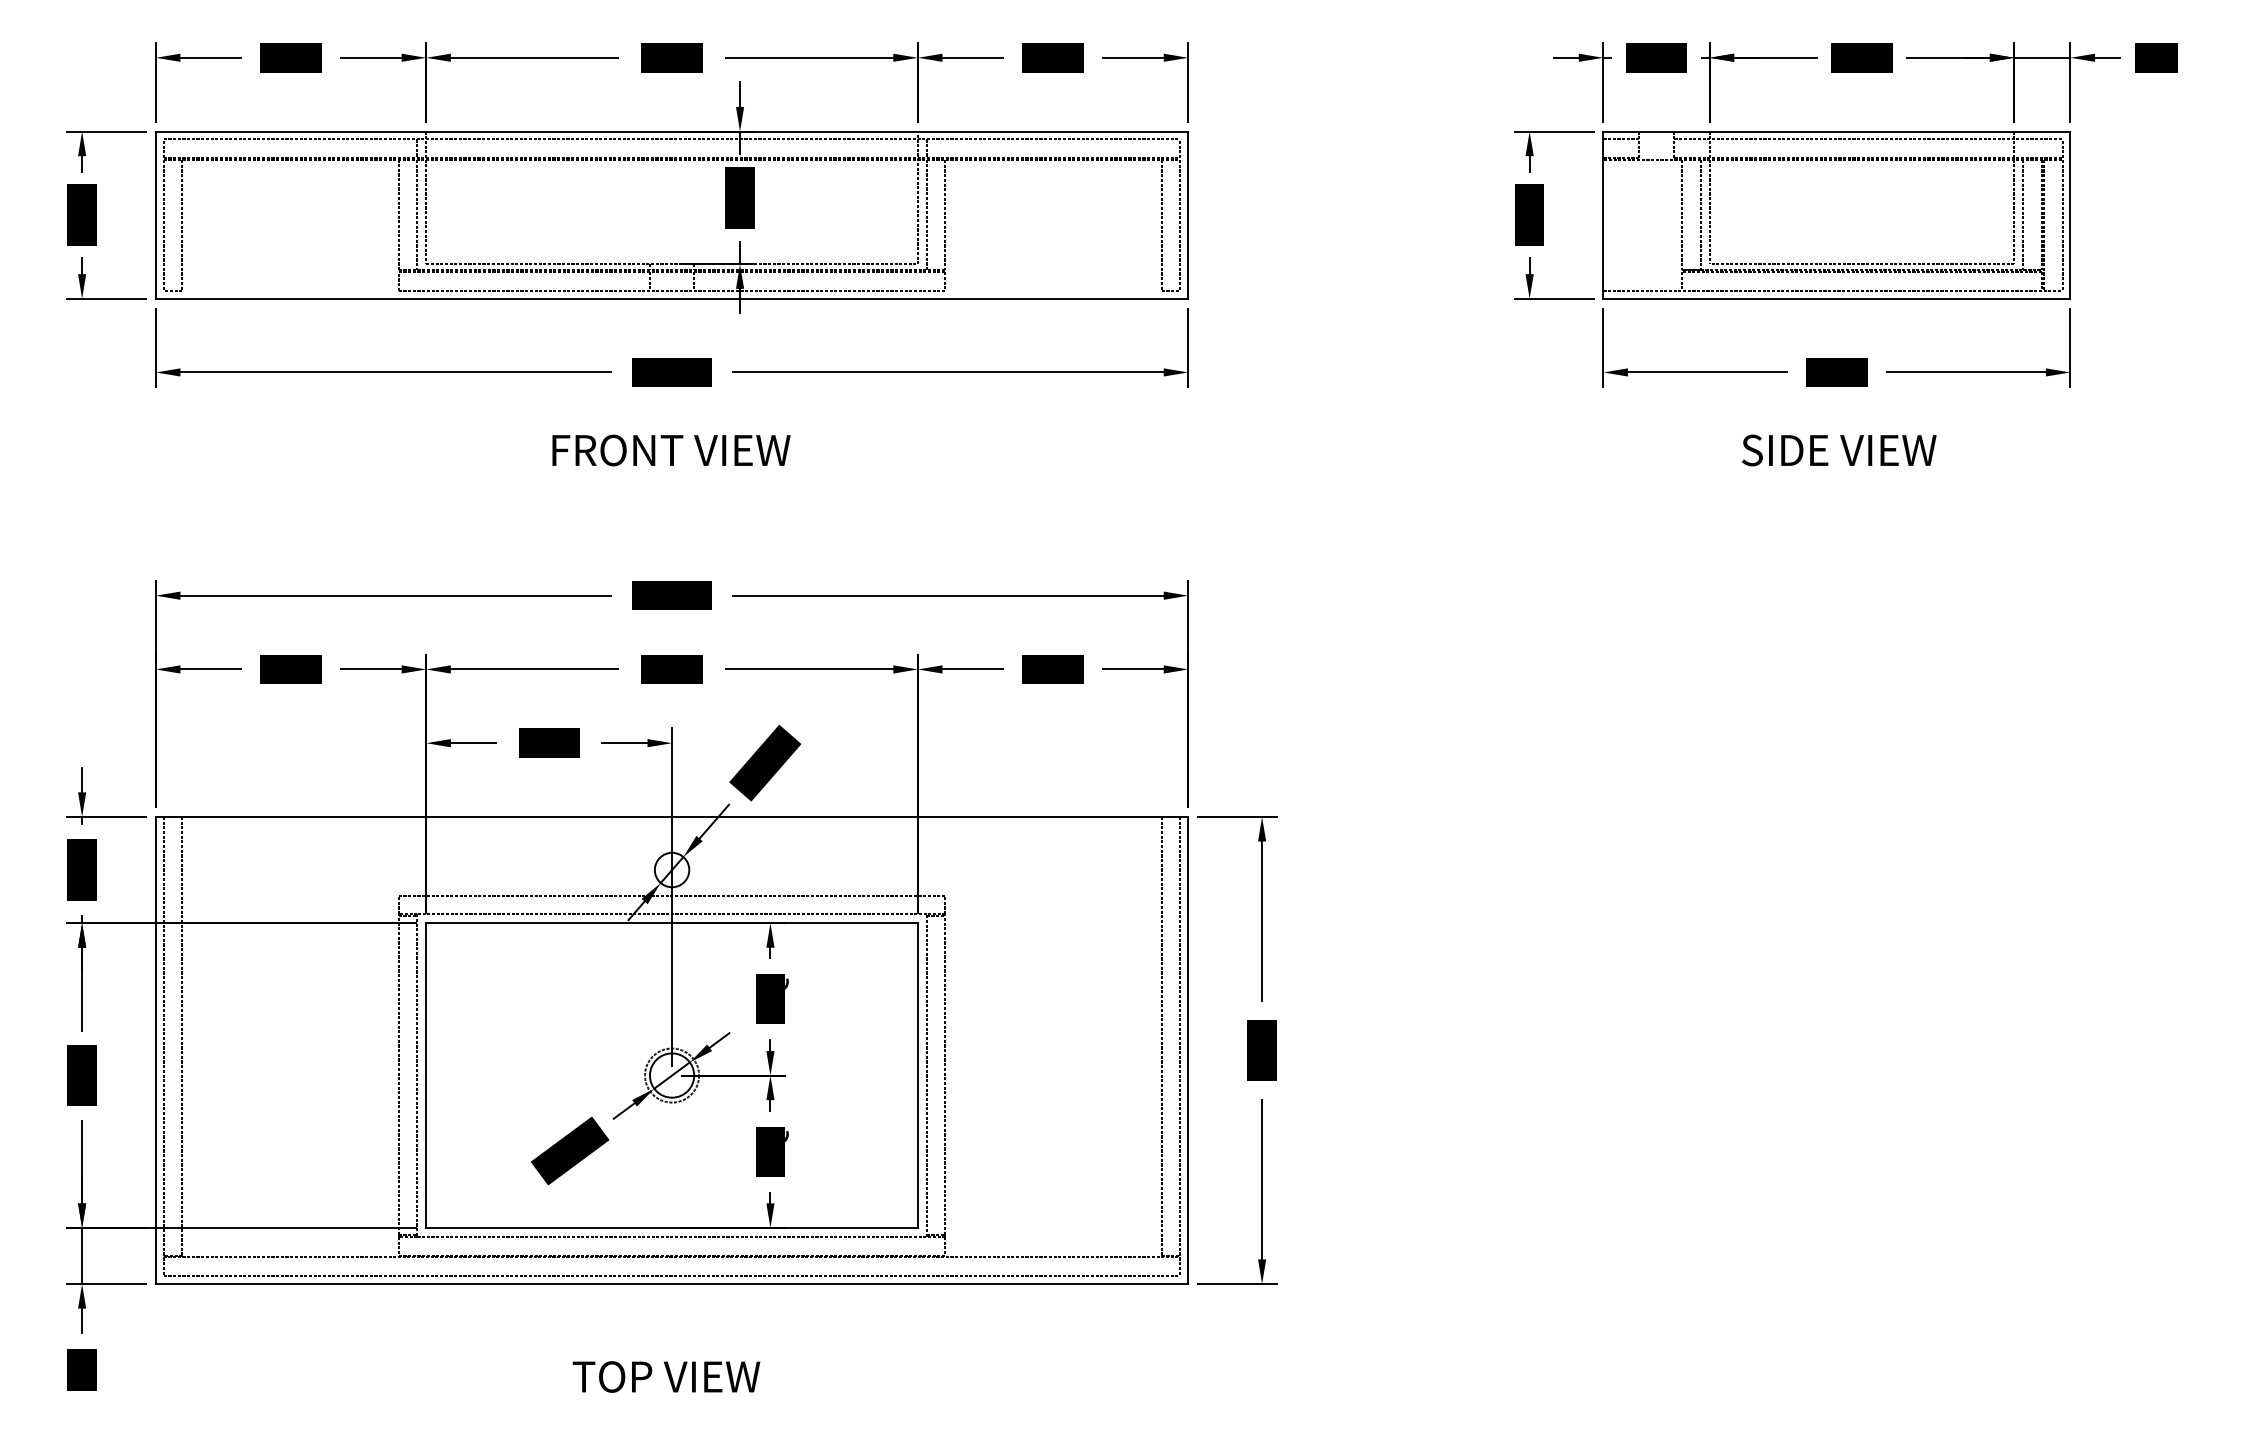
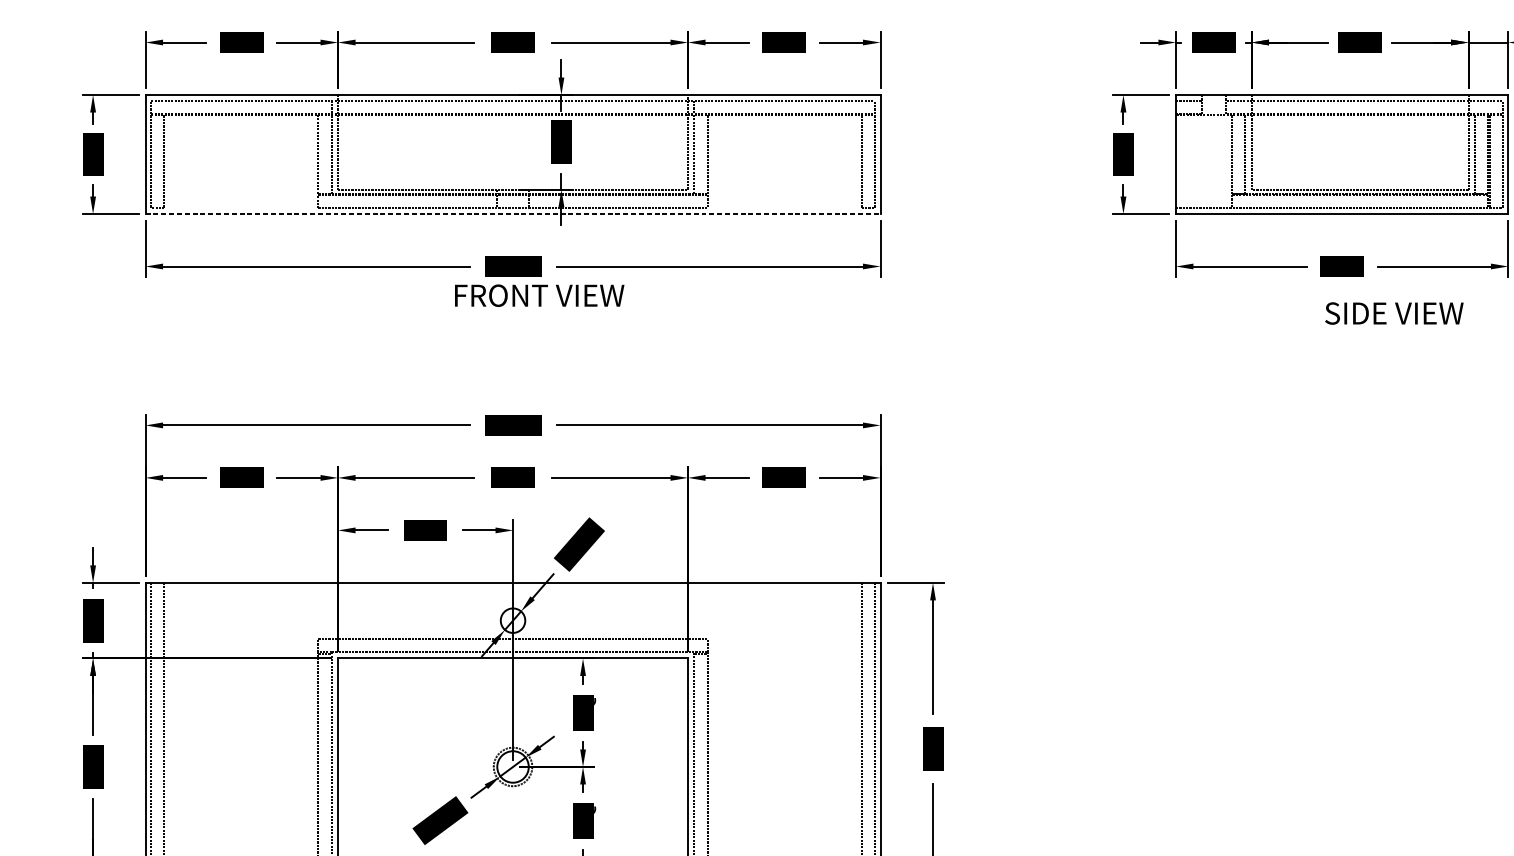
line: (672, 298) -> (513, 213), solid -> dashed
text: (671, 450) -> (539, 295), moved
text: (1839, 450) -> (1394, 313), moved

